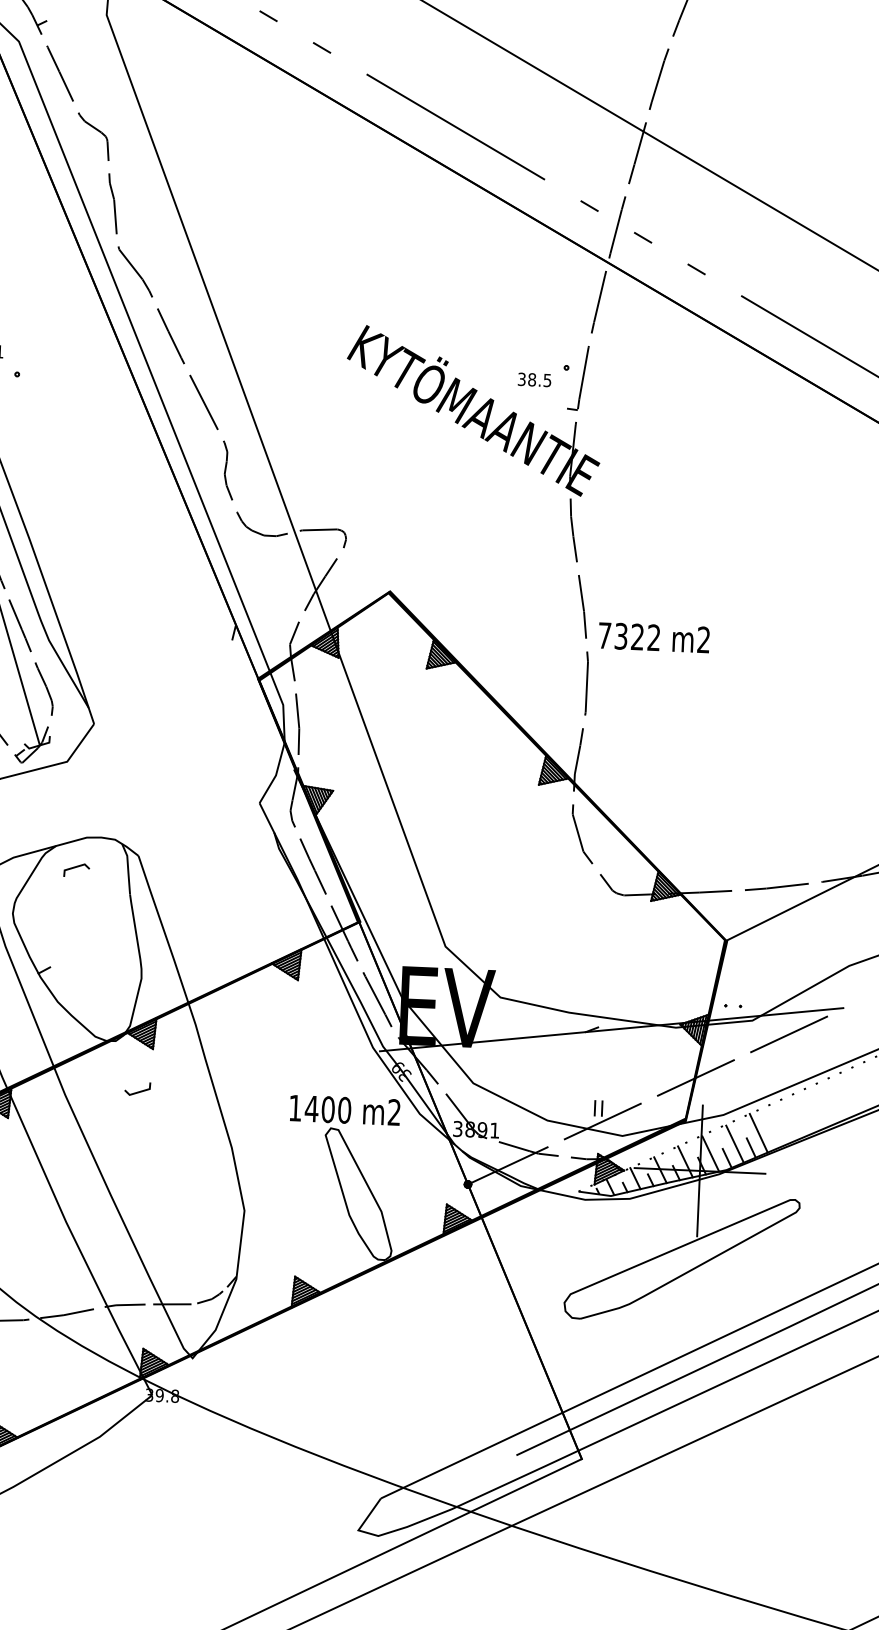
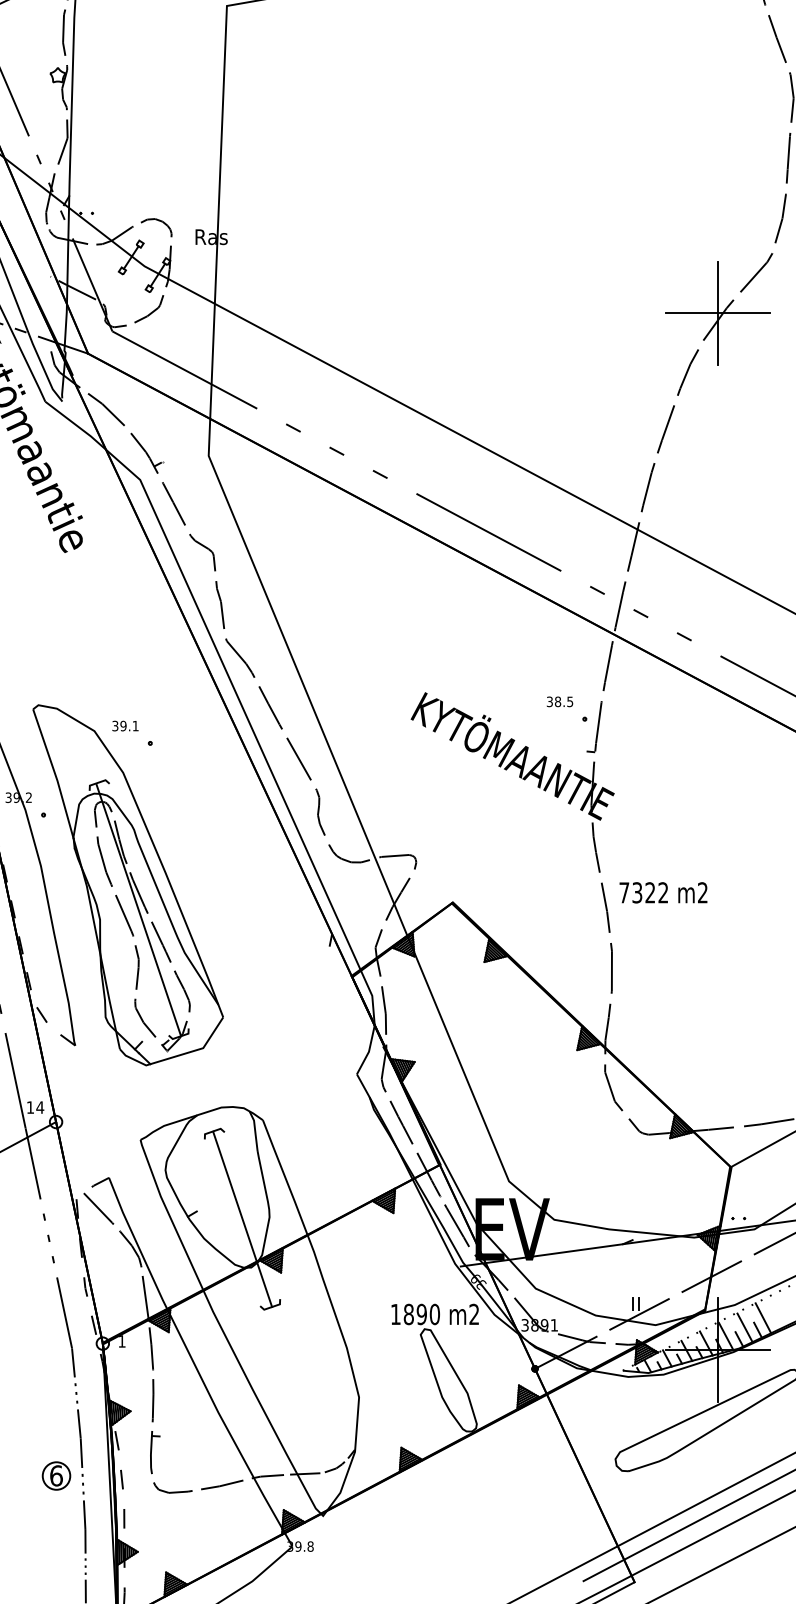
text: (534, 379) -> (559, 701), moved
text: (654, 637) -> (663, 892), moved
line: (107, 979) -> (242, 1219), added
text: (318, 1109) -> (414, 1314), 1400 -> 1890

